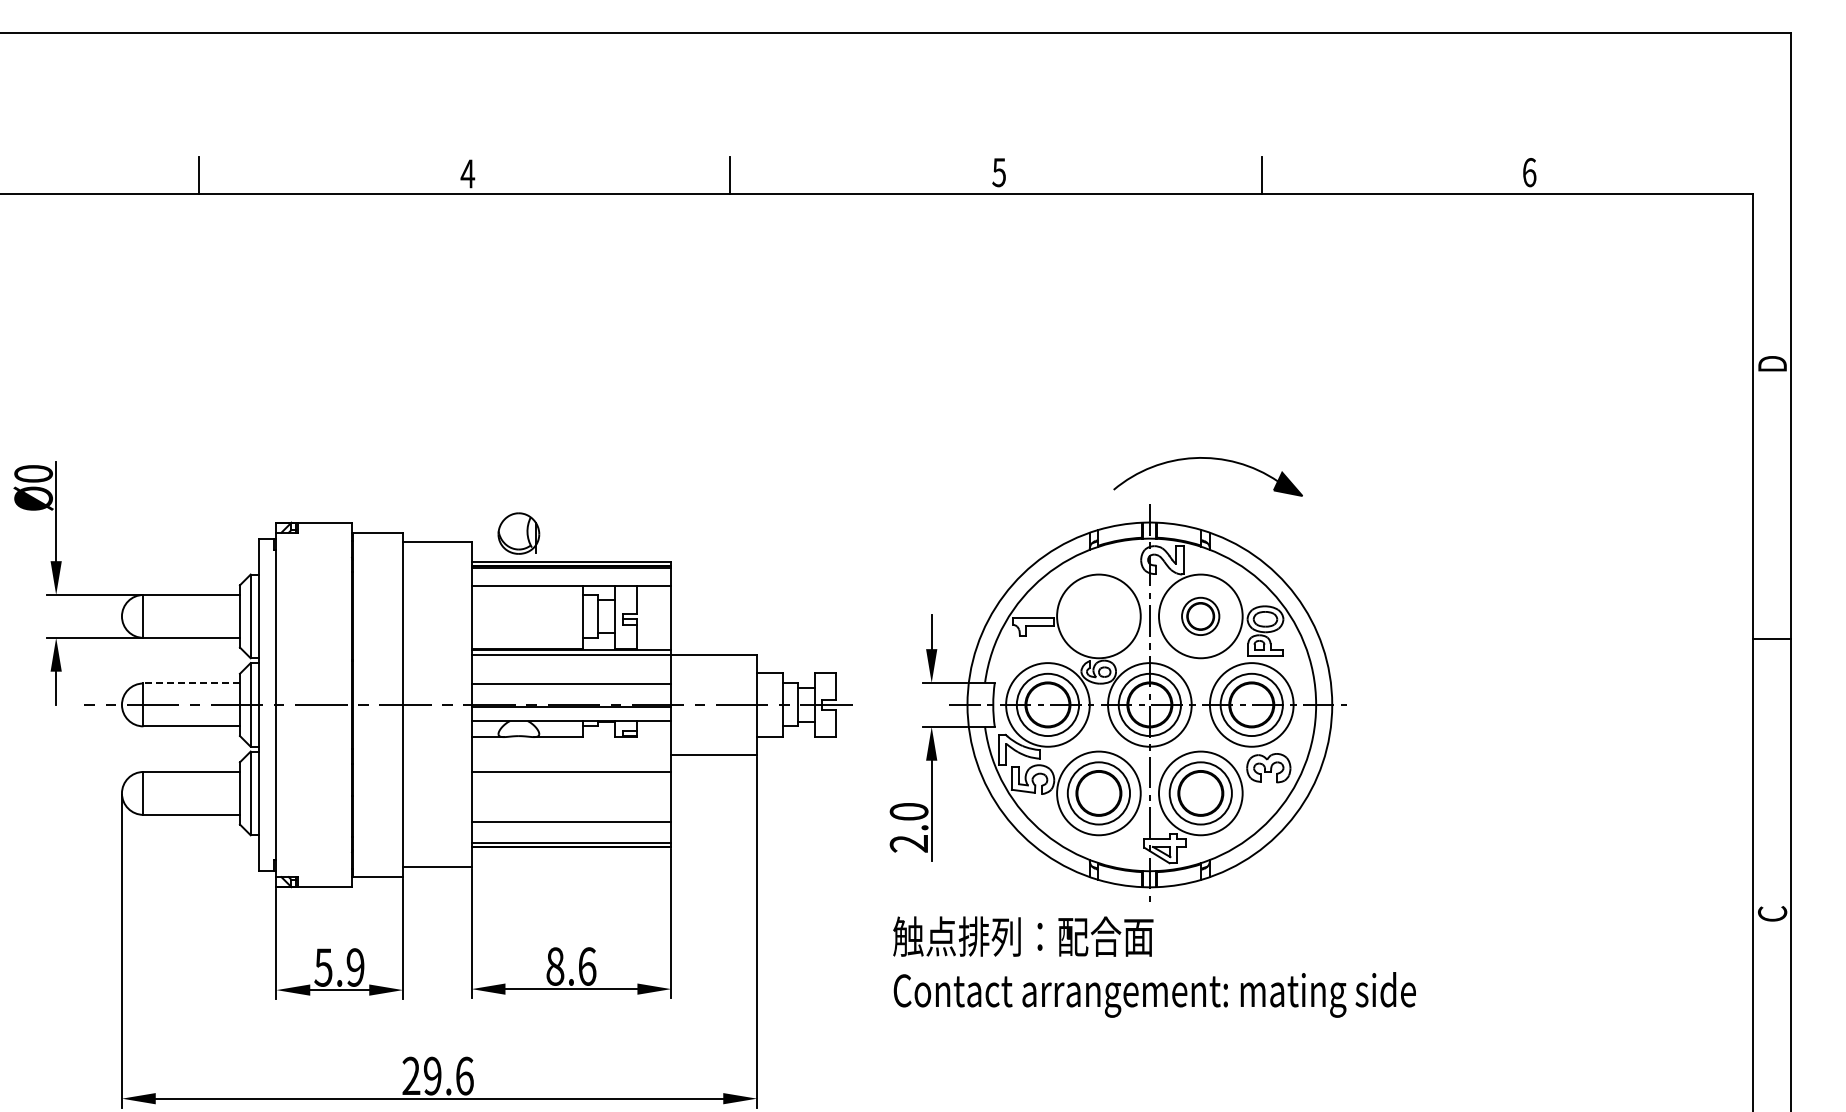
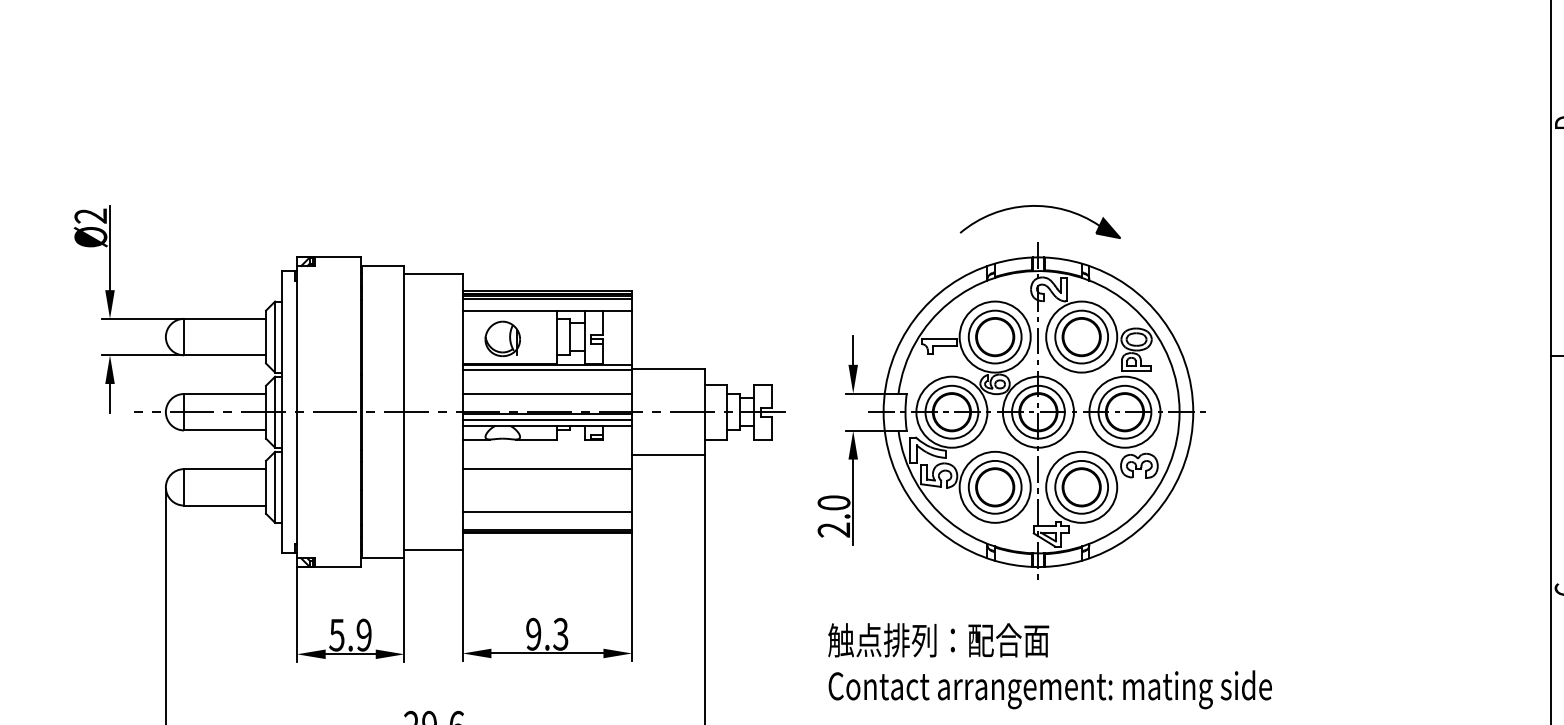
part: (1210, 459) -> (1042, 207), moved
text: (33, 473) -> (90, 215), Ø0 -> Ø2
part: (518, 533) -> (502, 338), moved
line: (571, 572) -> (547, 299), added
part: (1098, 616) -> (994, 337), added
part: (1200, 616) -> (1081, 337), size x1.67
line: (191, 683) -> (224, 394), dashed -> solid
line: (571, 714) -> (547, 420), added
text: (571, 966) -> (547, 634), 8.6 -> 9.3
text: (1154, 966) -> (1050, 665), moved

